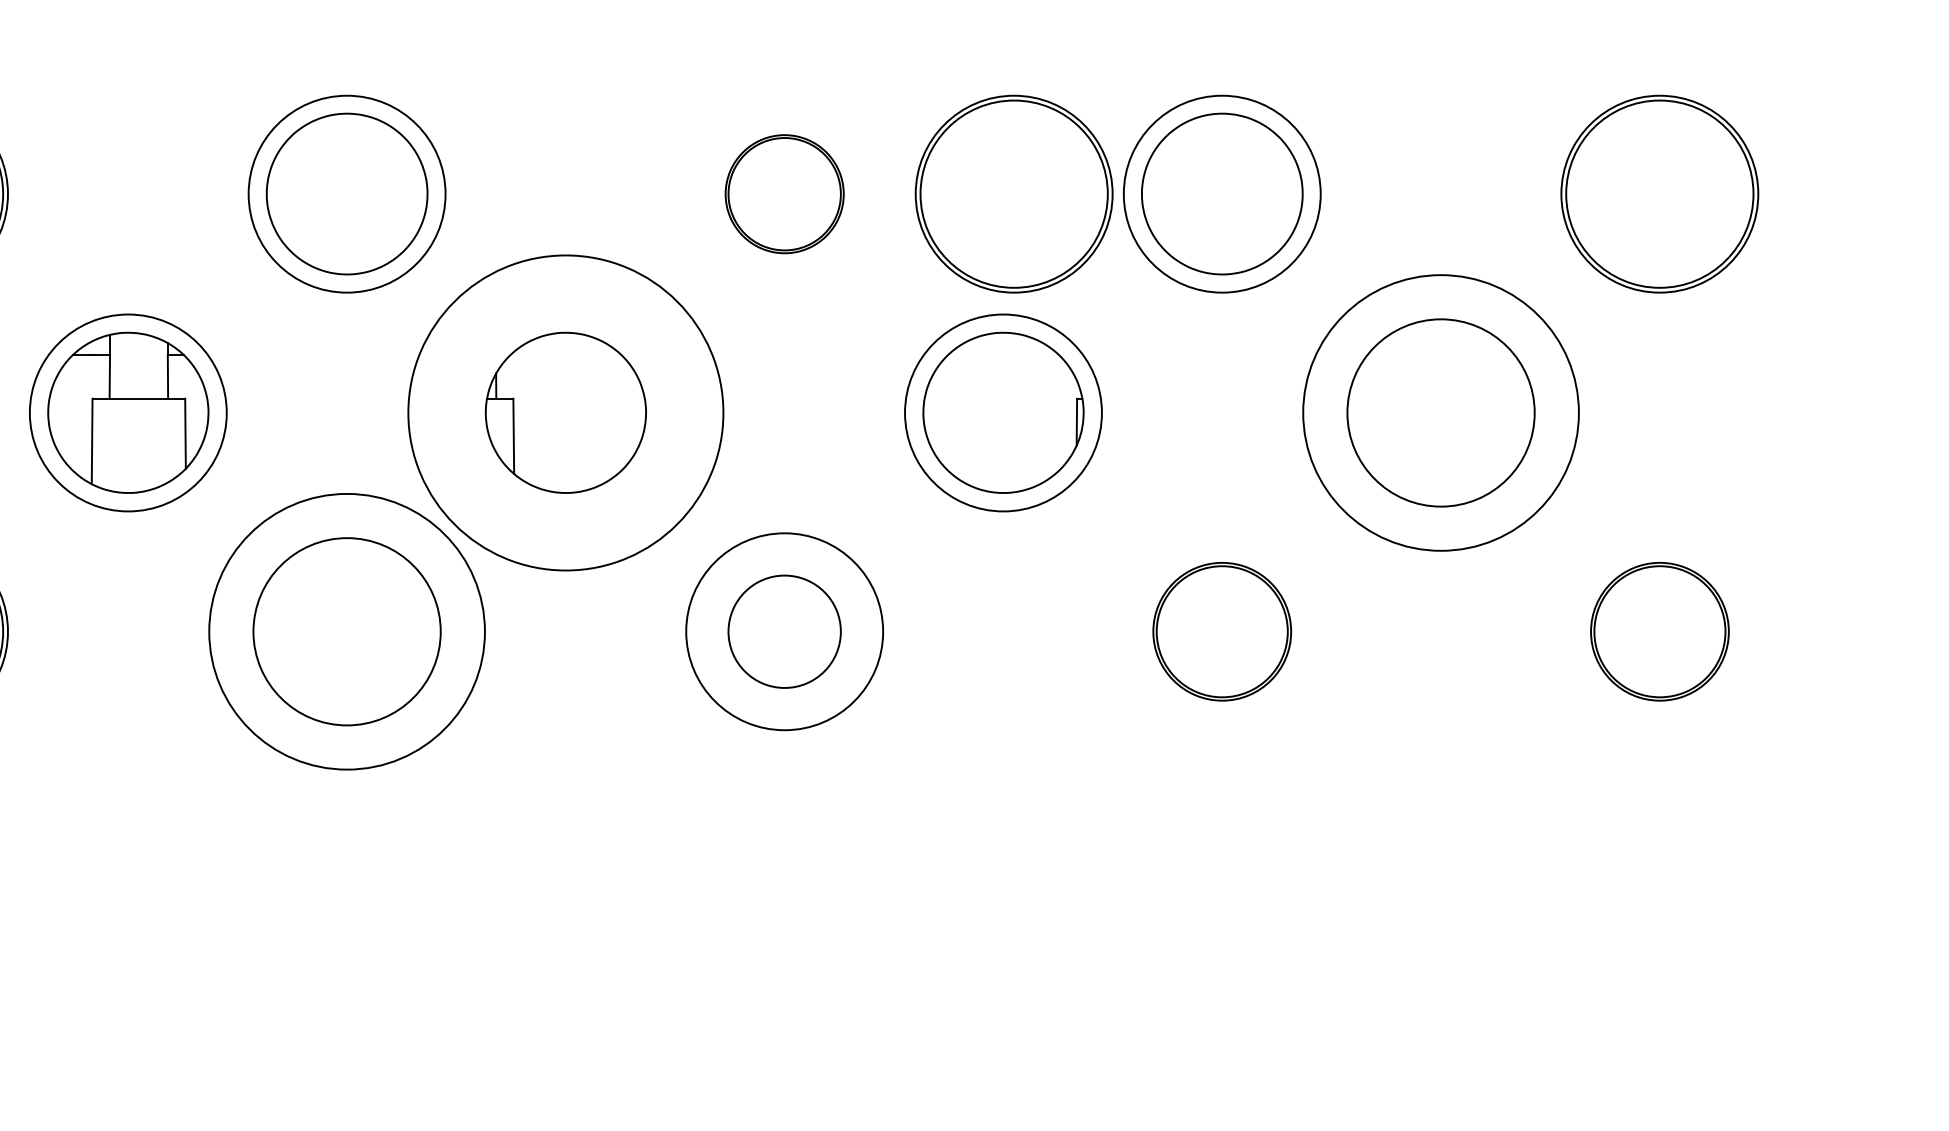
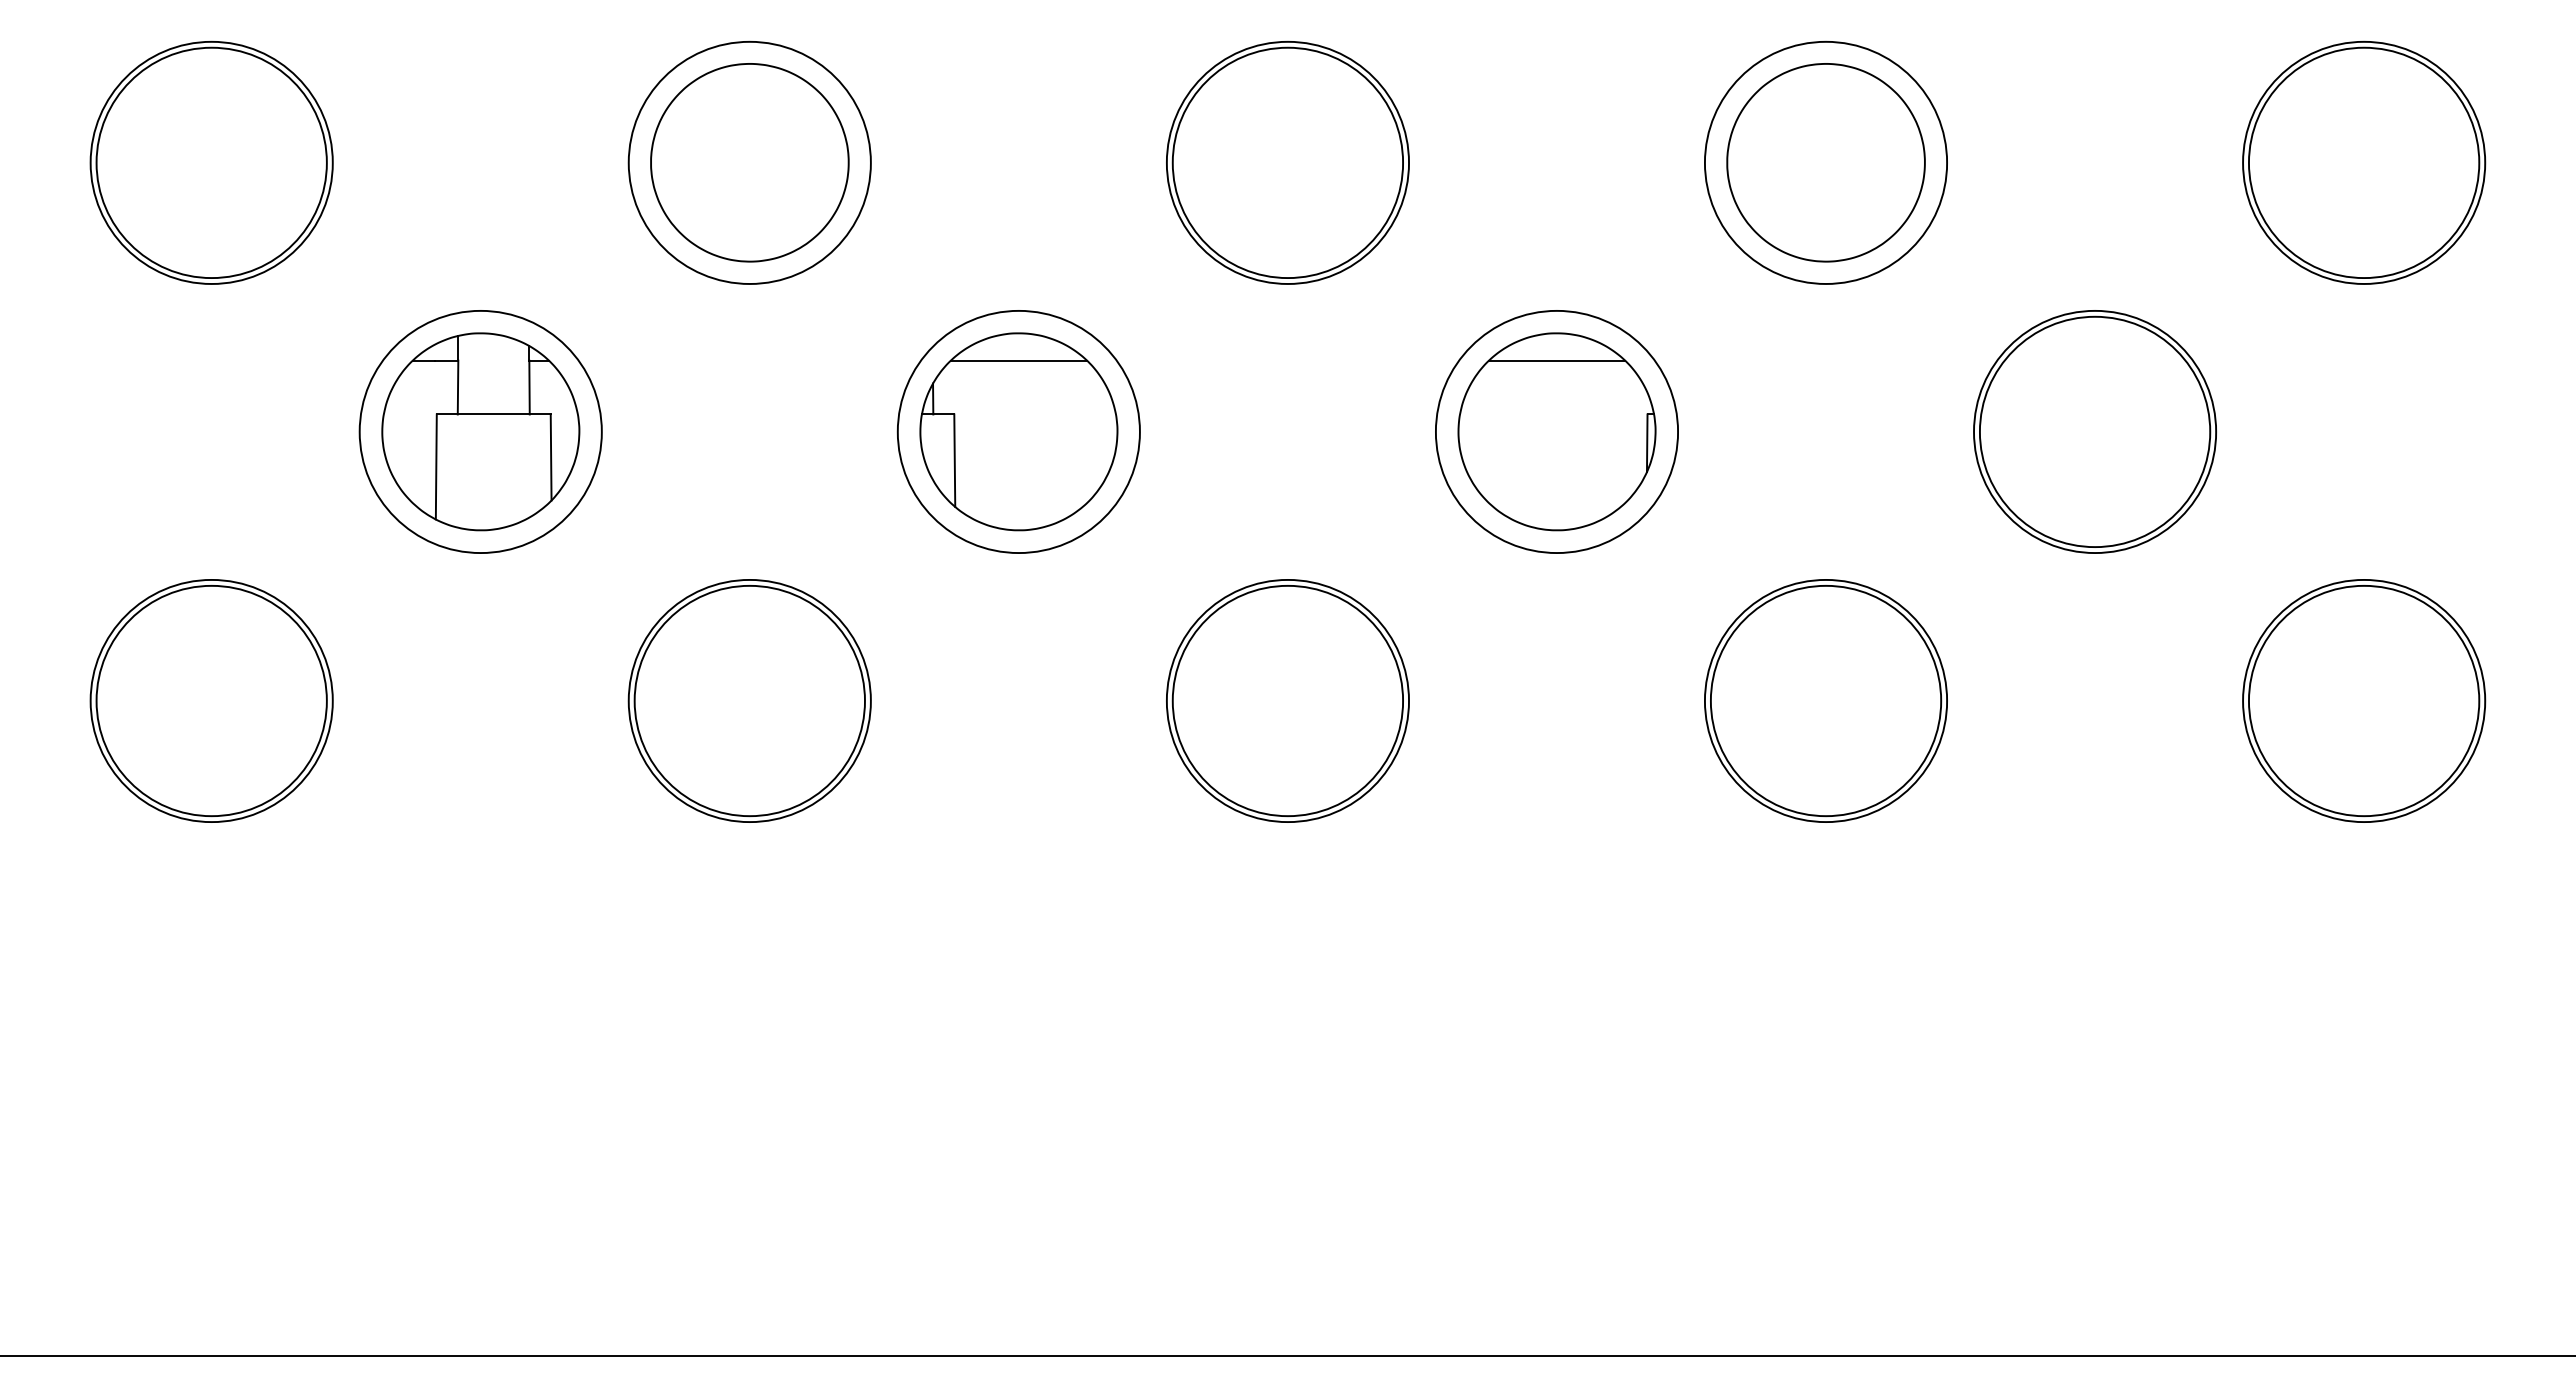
part: (784, 193) -> (1287, 162), size x1.67
part: (1014, 193) -> (1570, 162), removed
line: (565, 354) -> (1018, 360), added
line: (1003, 354) -> (1556, 360), added
circle: (565, 412) -> (1018, 431), size x0.62
circle: (1441, 412) -> (2095, 431), size x0.71
circle: (346, 631) -> (749, 700), size x0.71
circle: (784, 631) -> (1287, 700), size x1.67
part: (1221, 631) -> (1825, 700), size x1.43
part: (1660, 631) -> (2364, 700), size x1.43

